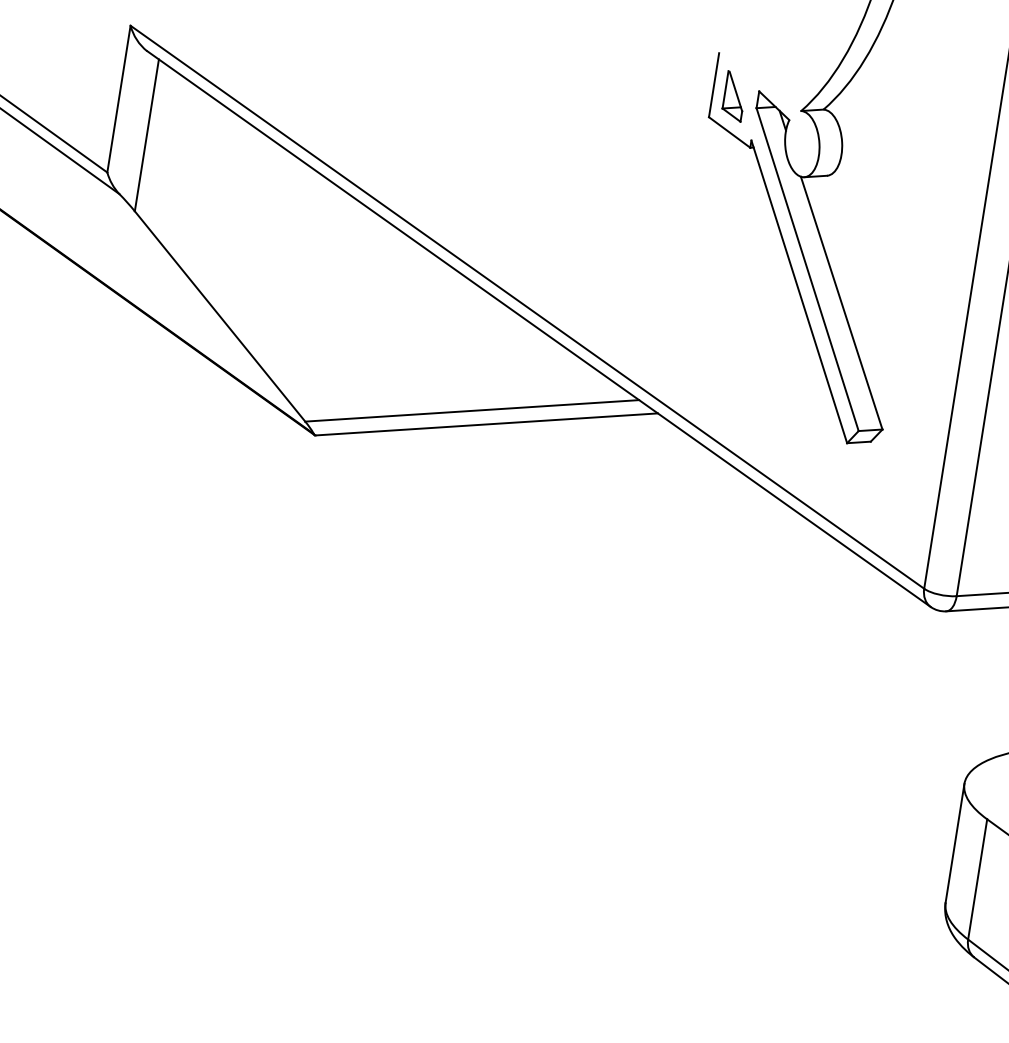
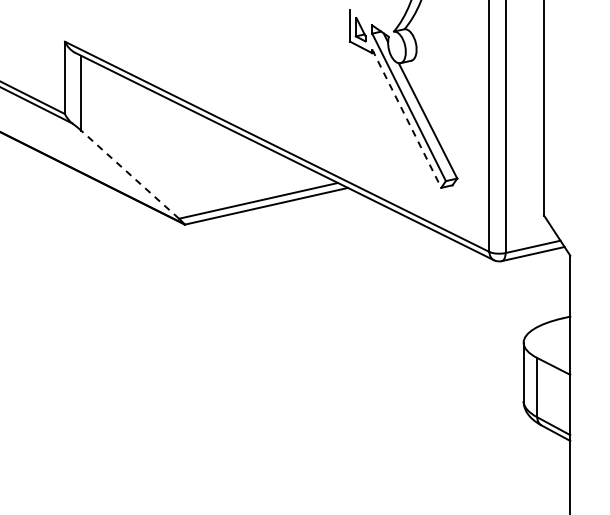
line: (798, 293) -> (406, 119), solid -> dashed
line: (220, 316) -> (130, 174), solid -> dashed

